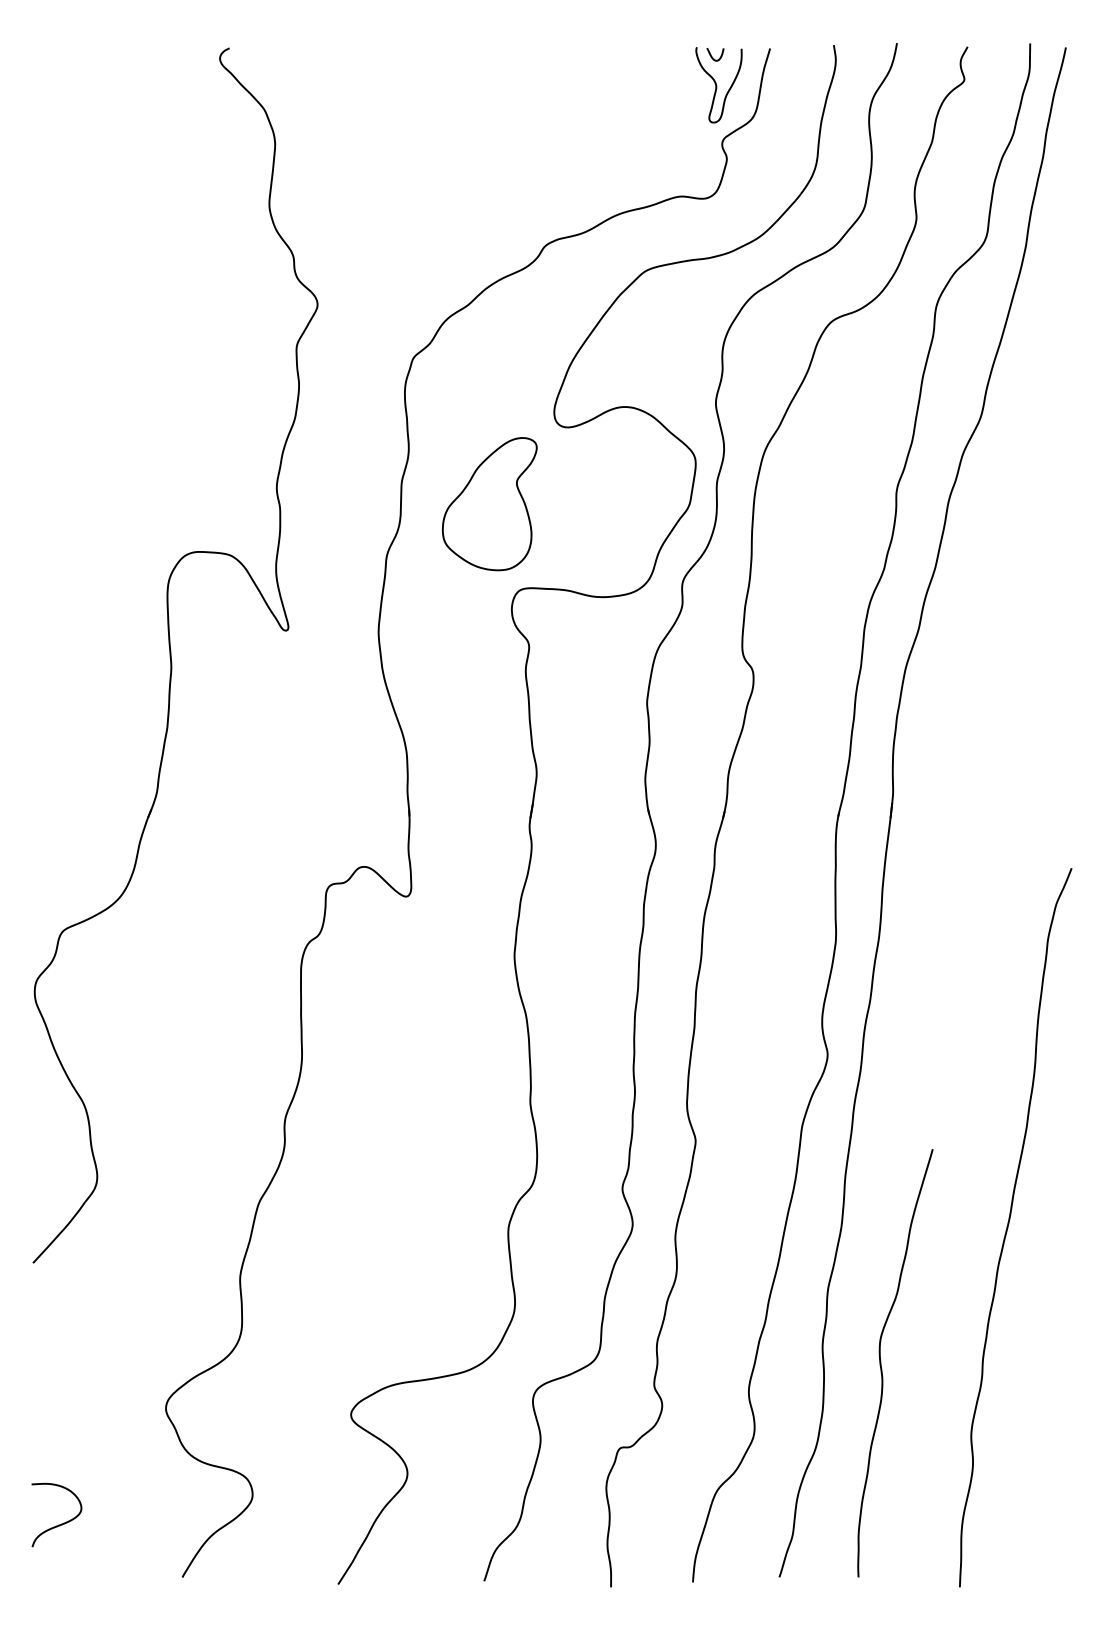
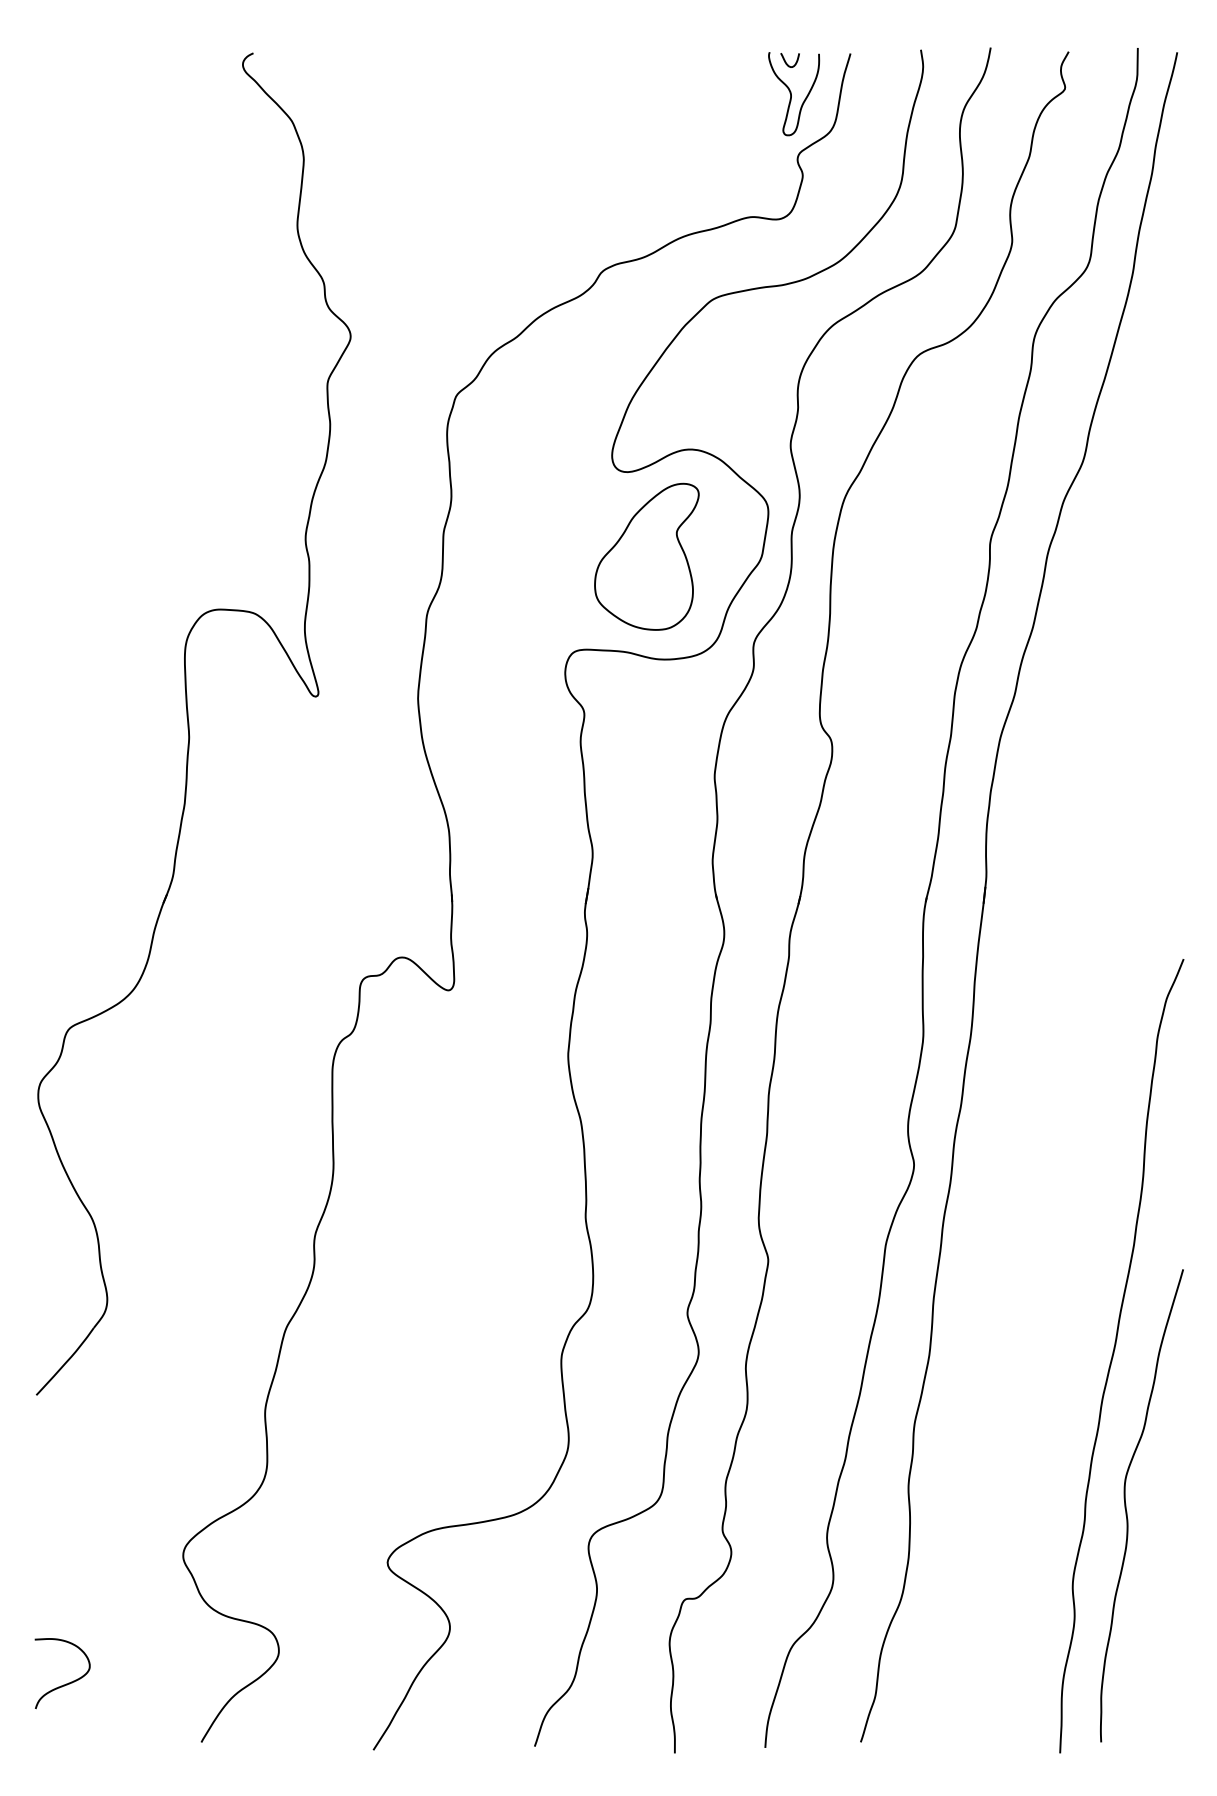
part: (489, 503) -> (646, 556), moved
curve: (881, 1362) -> (1126, 1505), moved

